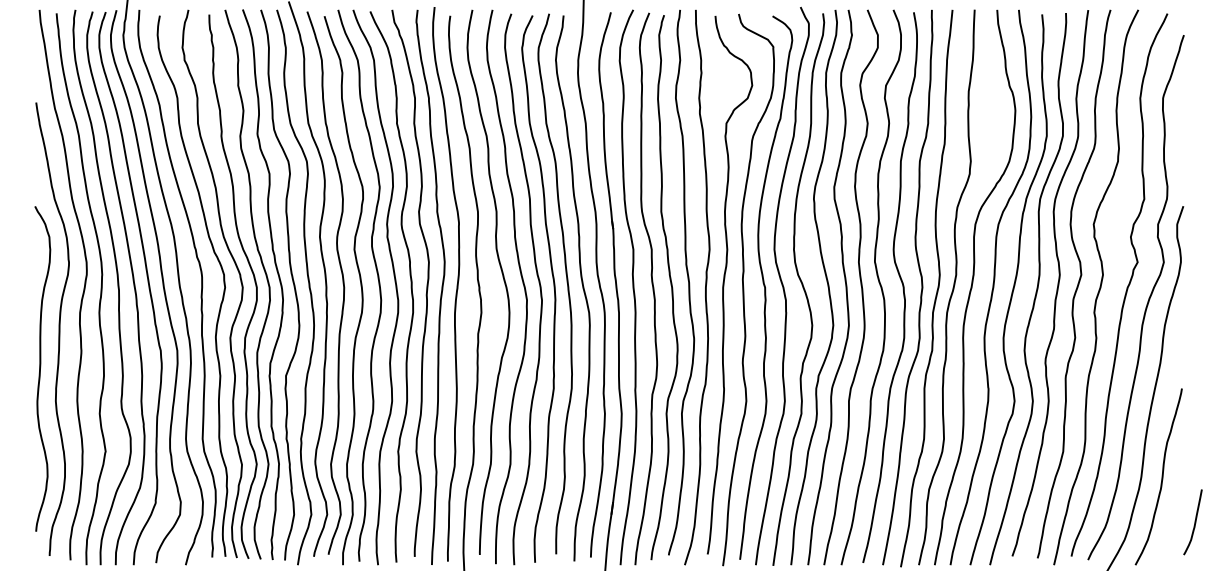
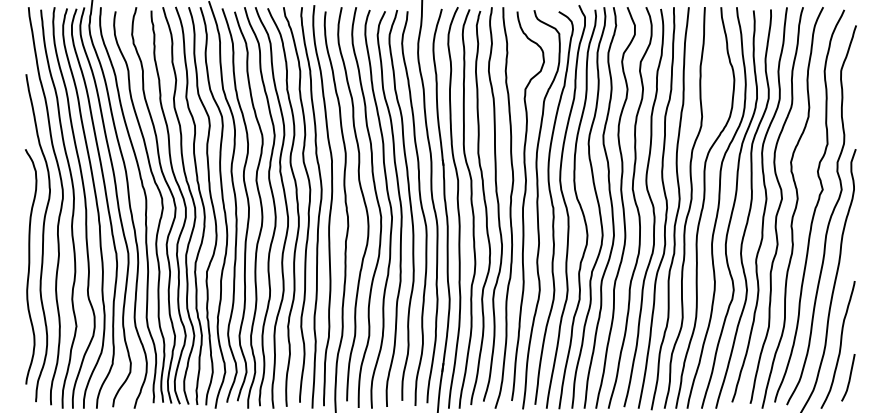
curve: (1194, 522) -> (849, 377), moved

